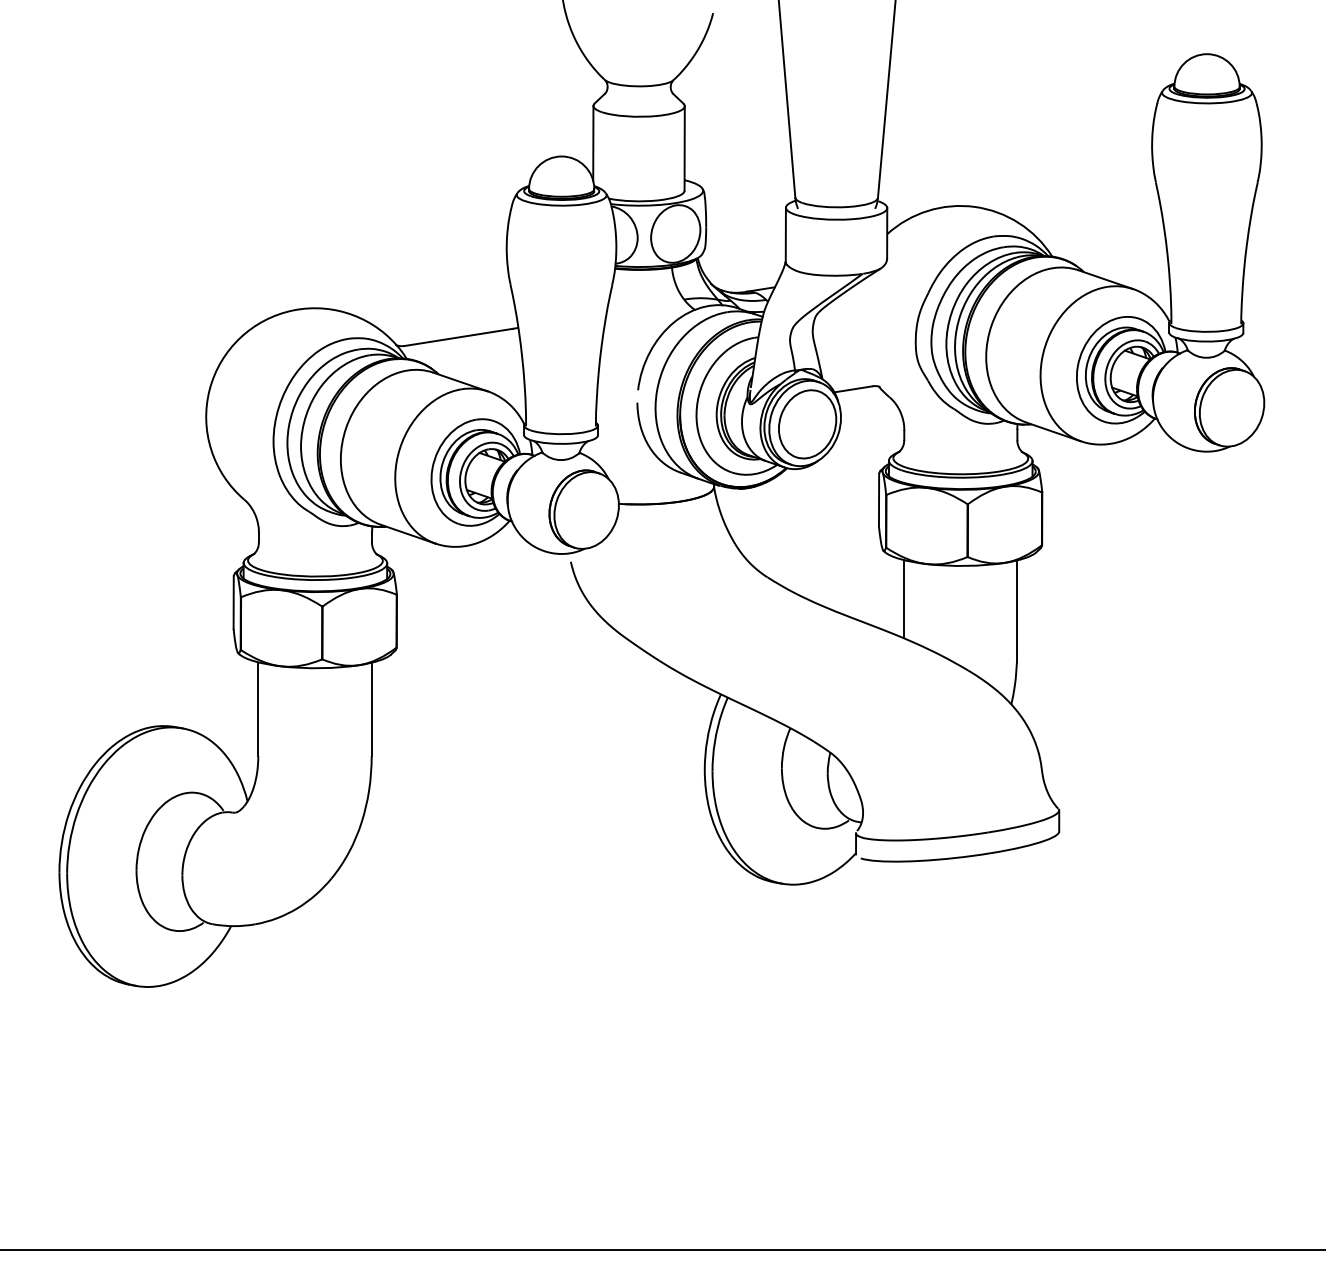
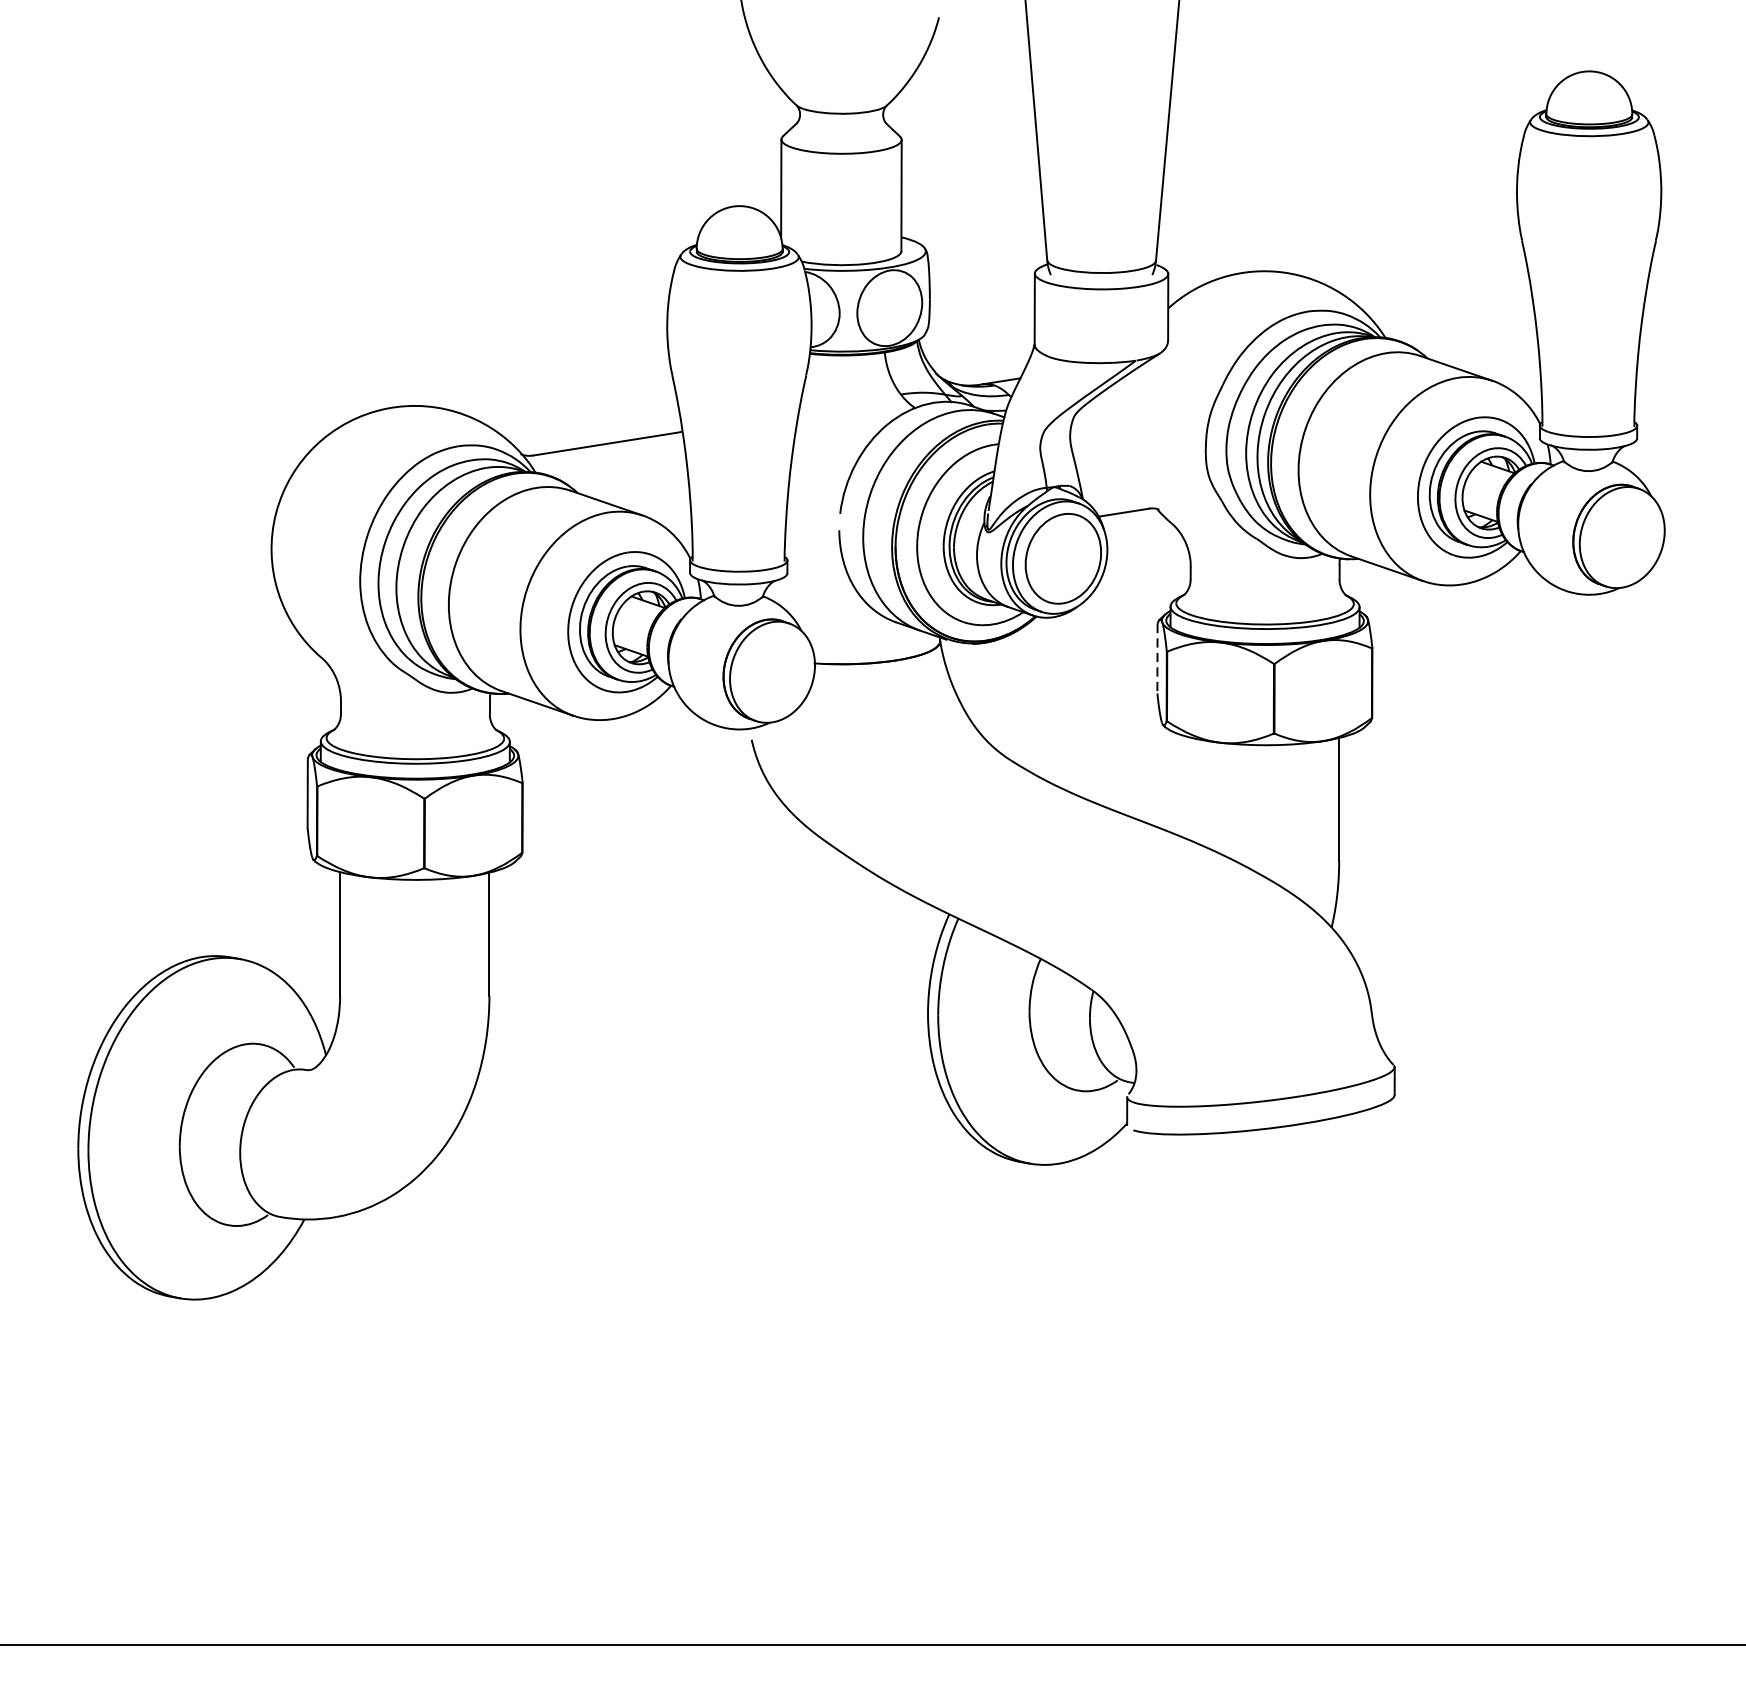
line: (879, 500) -> (1158, 659), solid -> dashed
line: (903, 599) -> (1189, 789), removed

